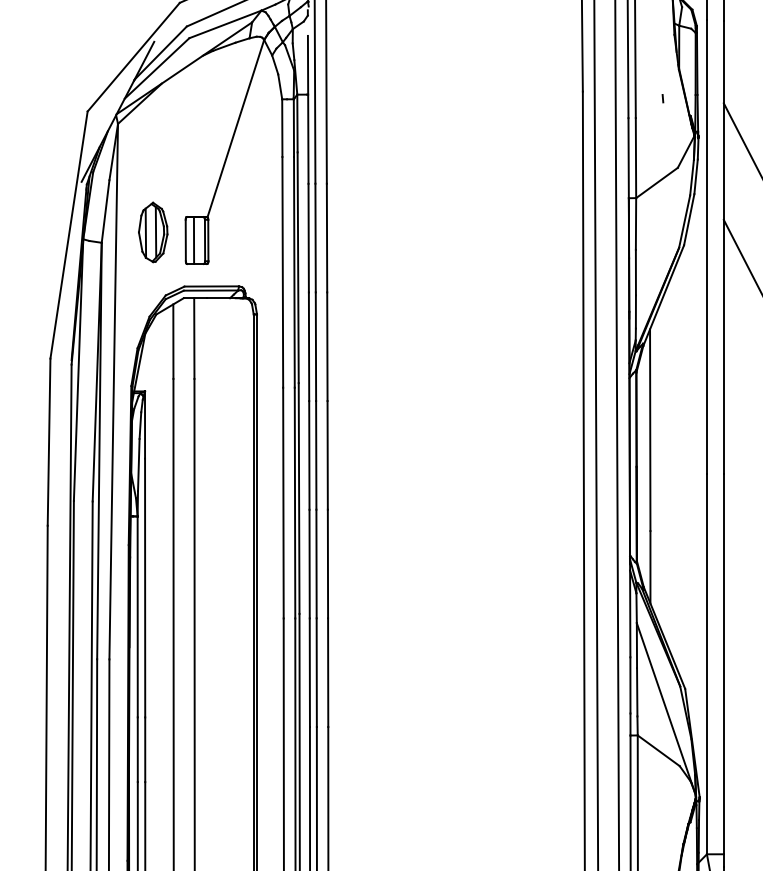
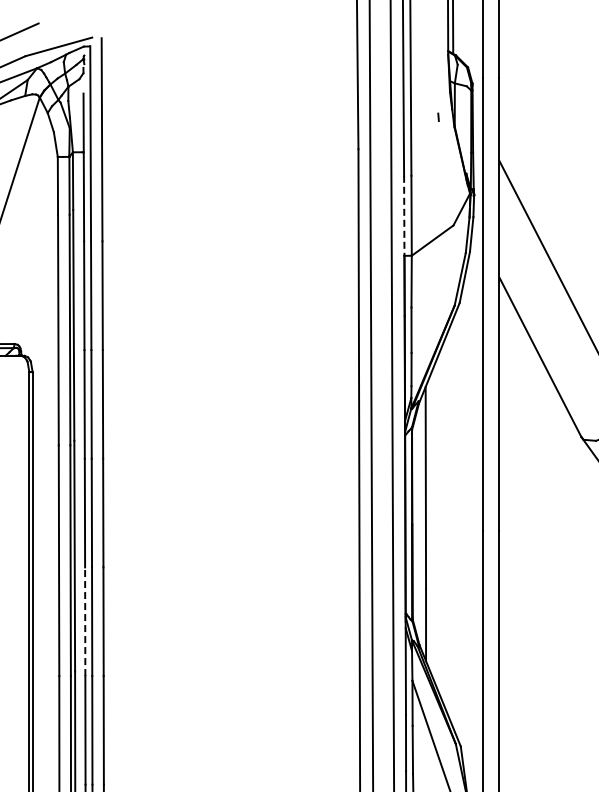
line: (662, 98) -> (438, 117), moved
line: (628, 158) -> (404, 216), solid -> dashed
line: (309, 563) -> (85, 621), solid -> dashed

